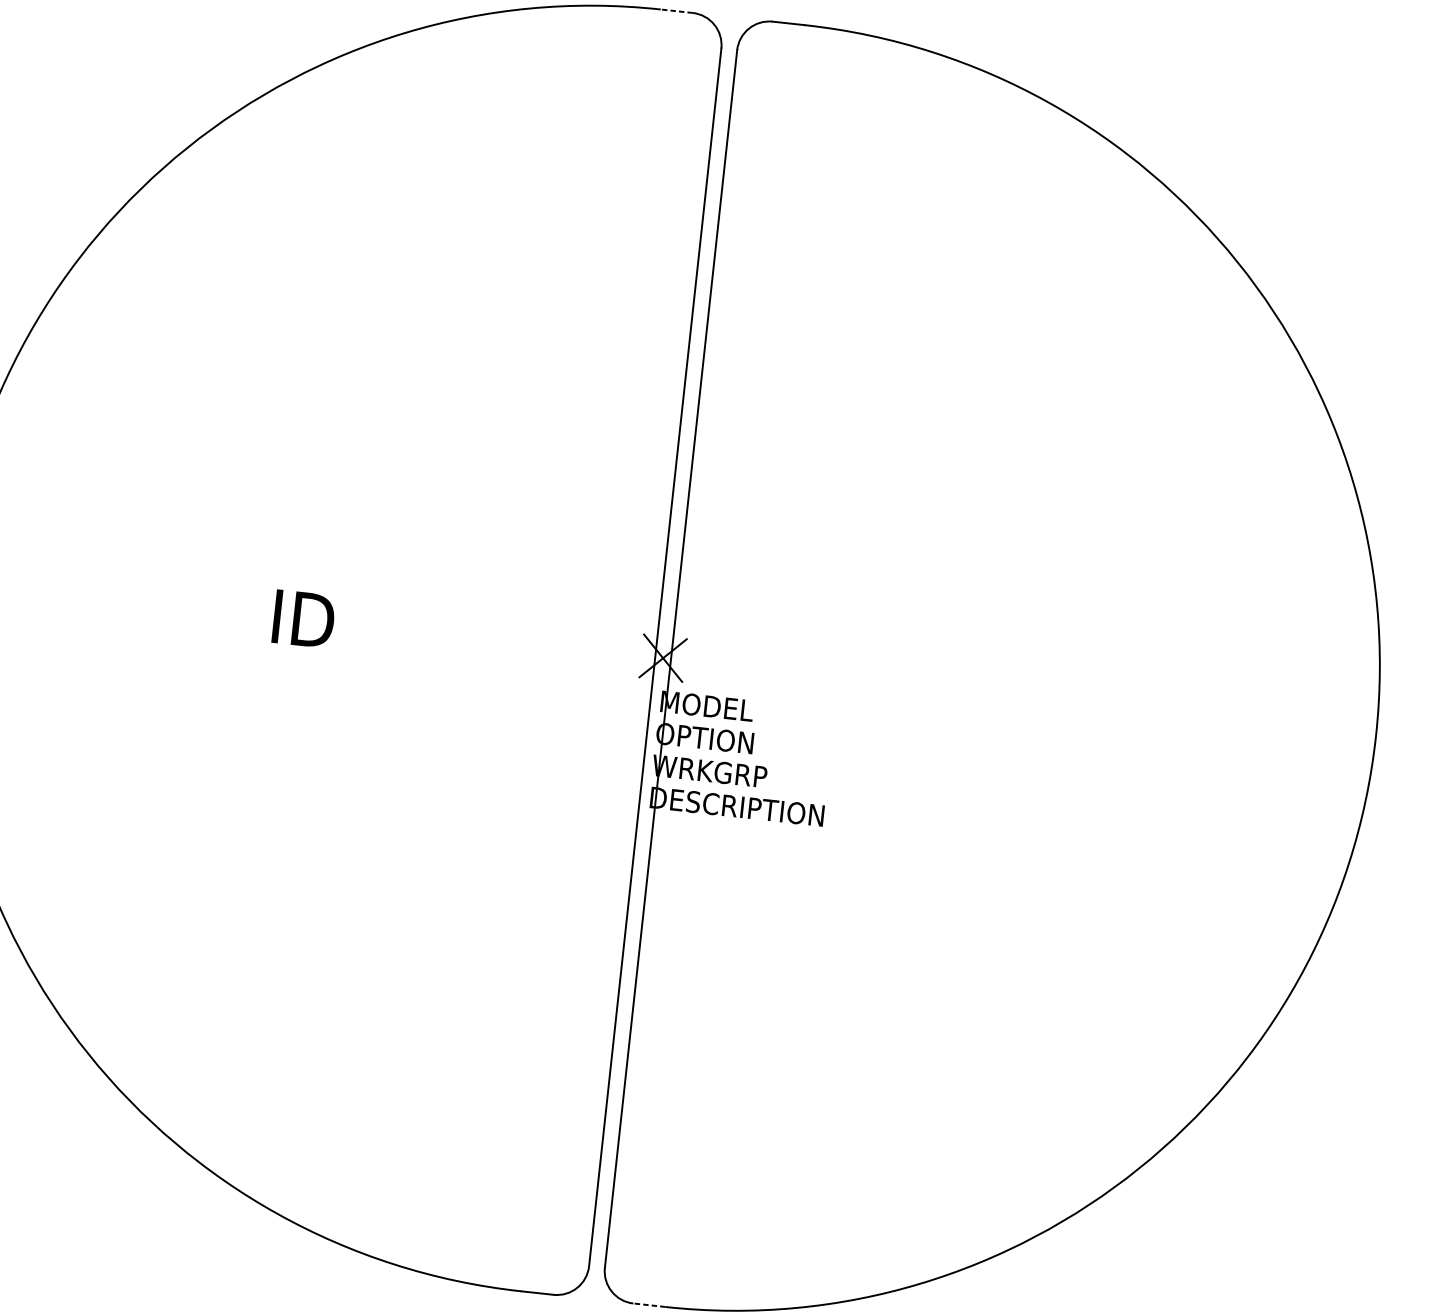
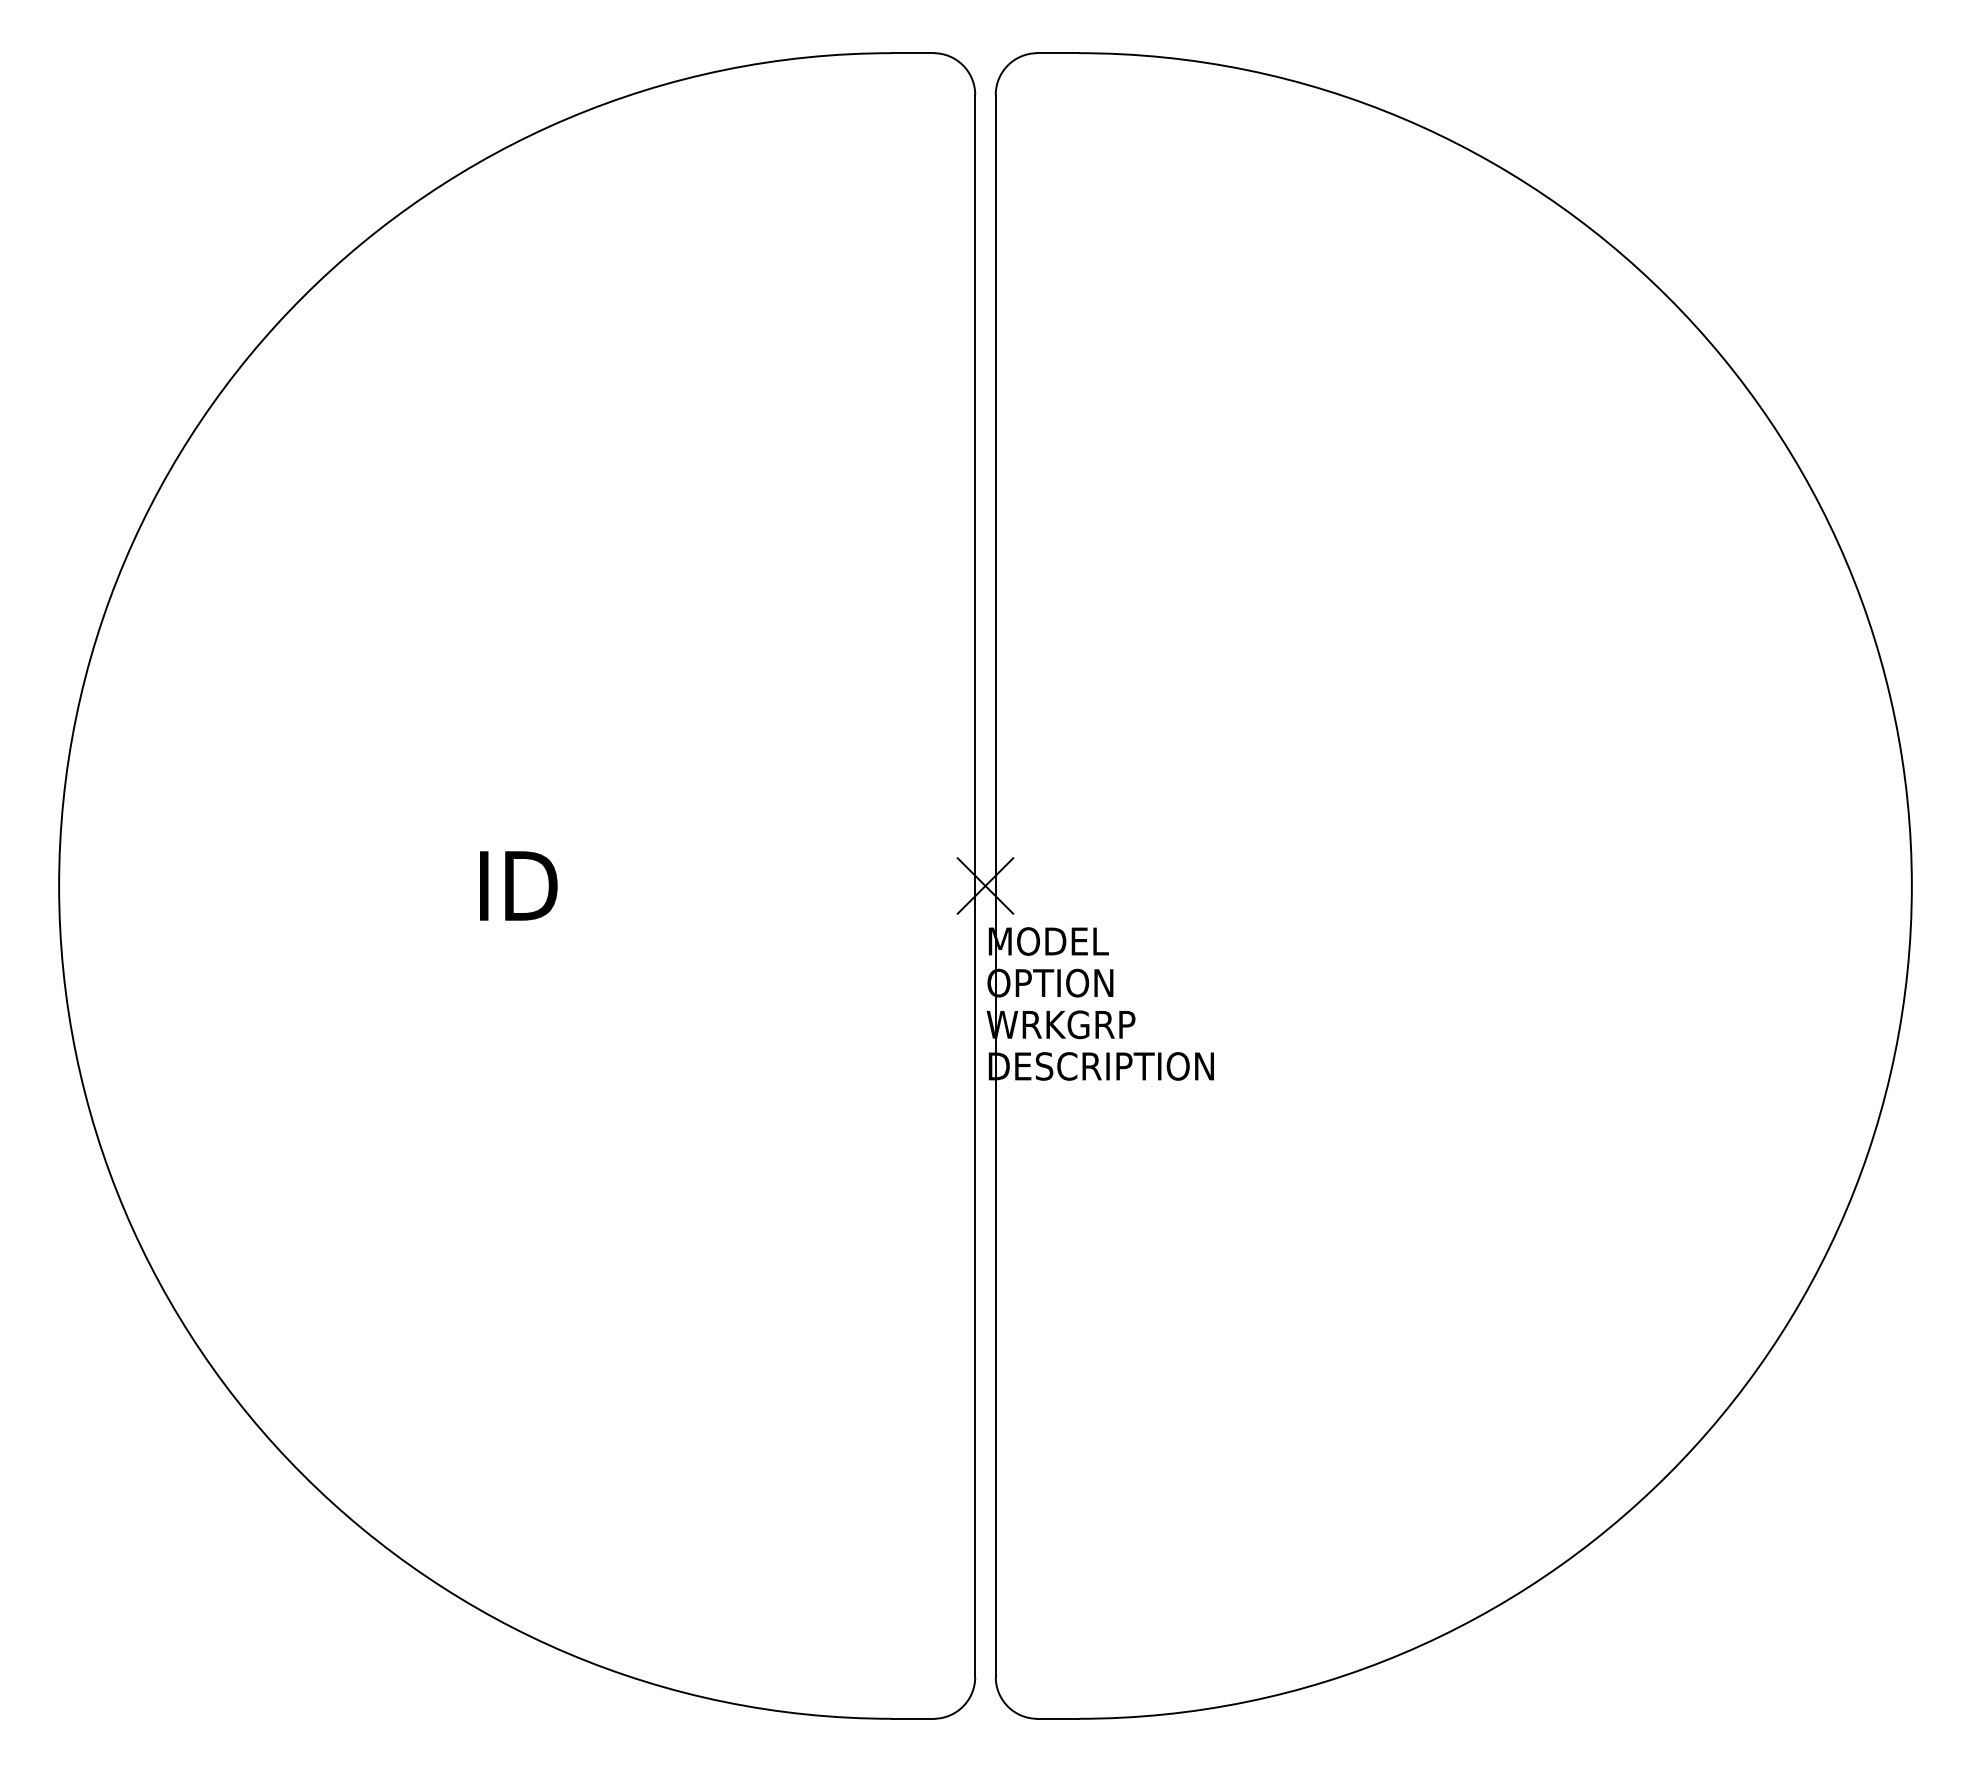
line: (676, 11) -> (912, 53), dashed -> solid
line: (649, 1305) -> (1058, 1718), dashed -> solid

